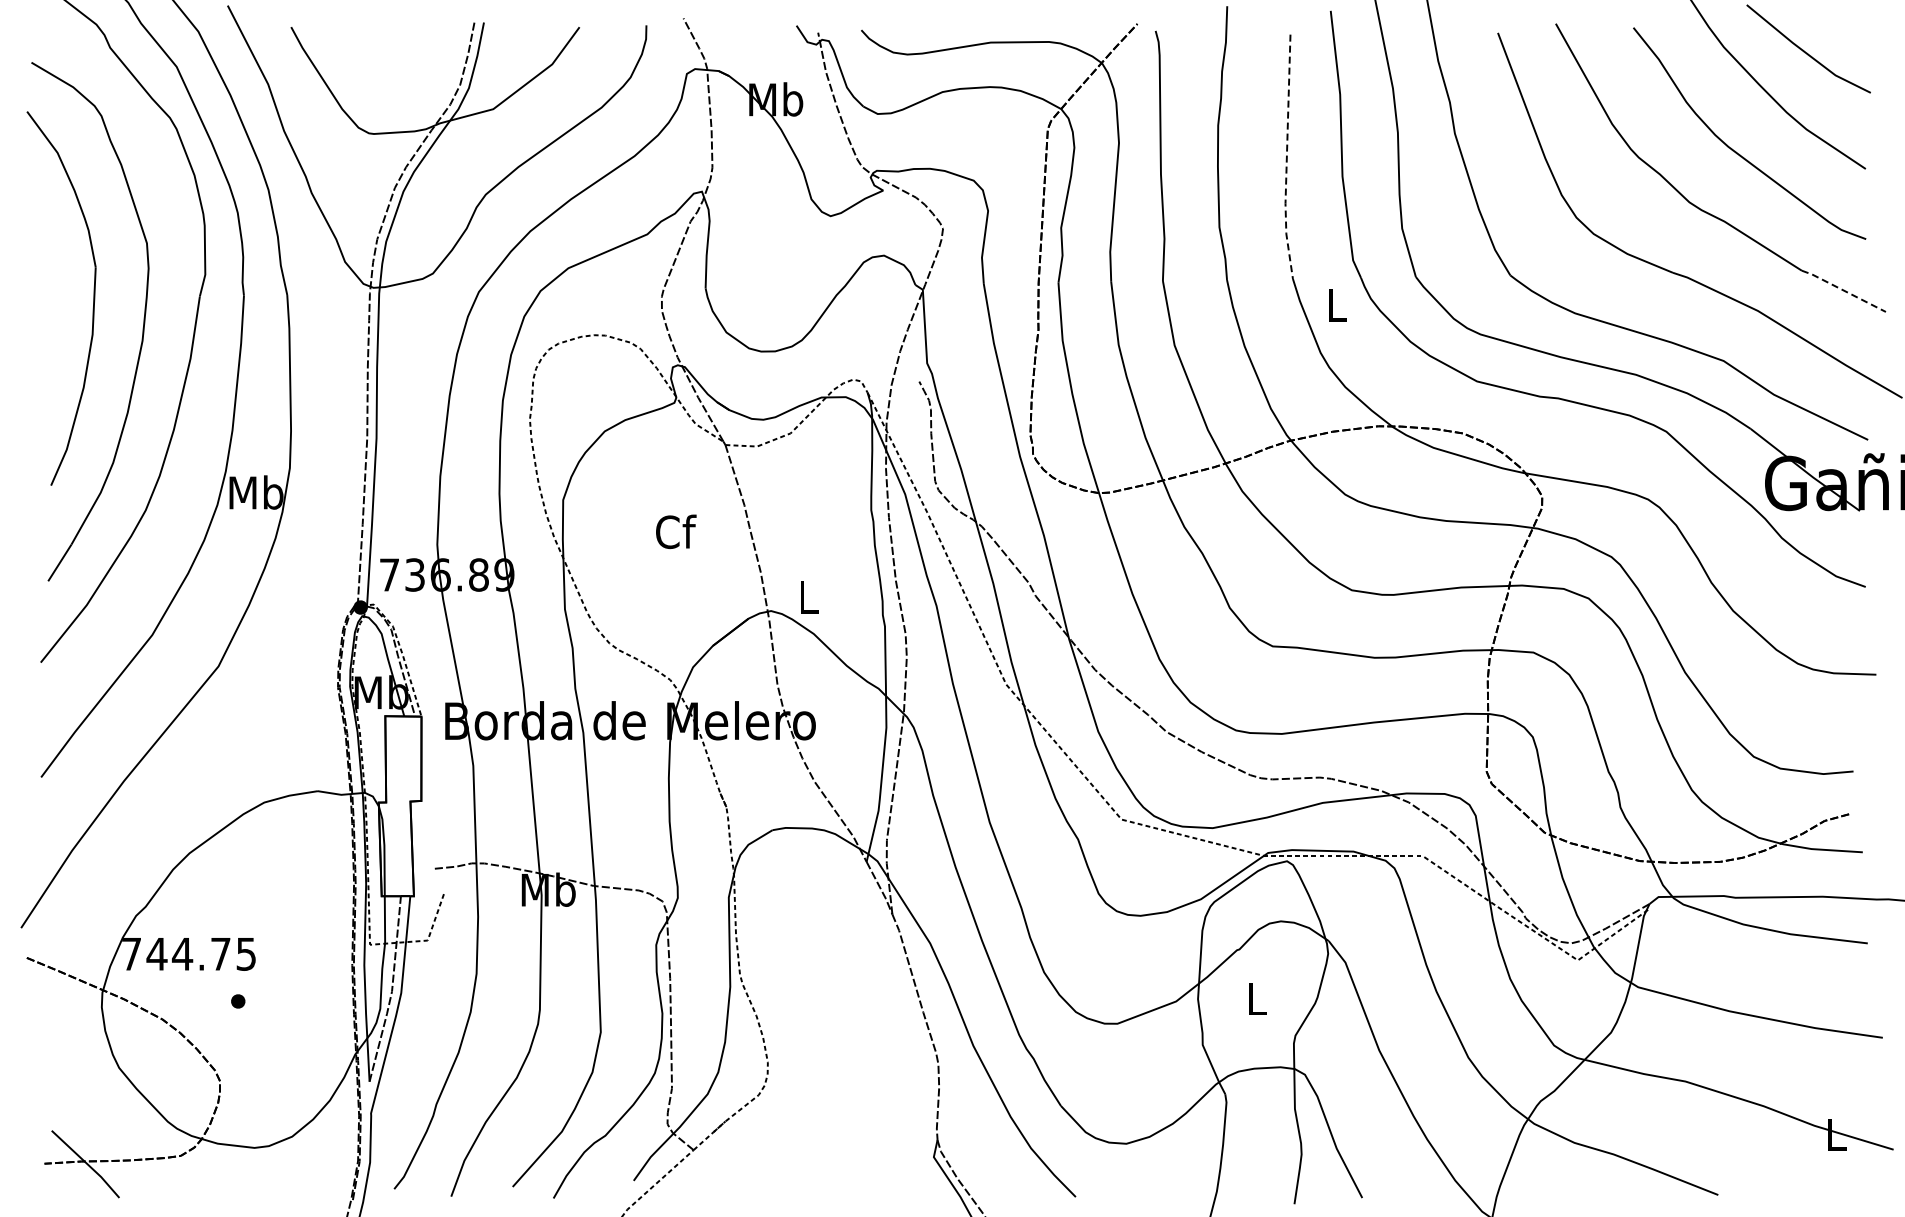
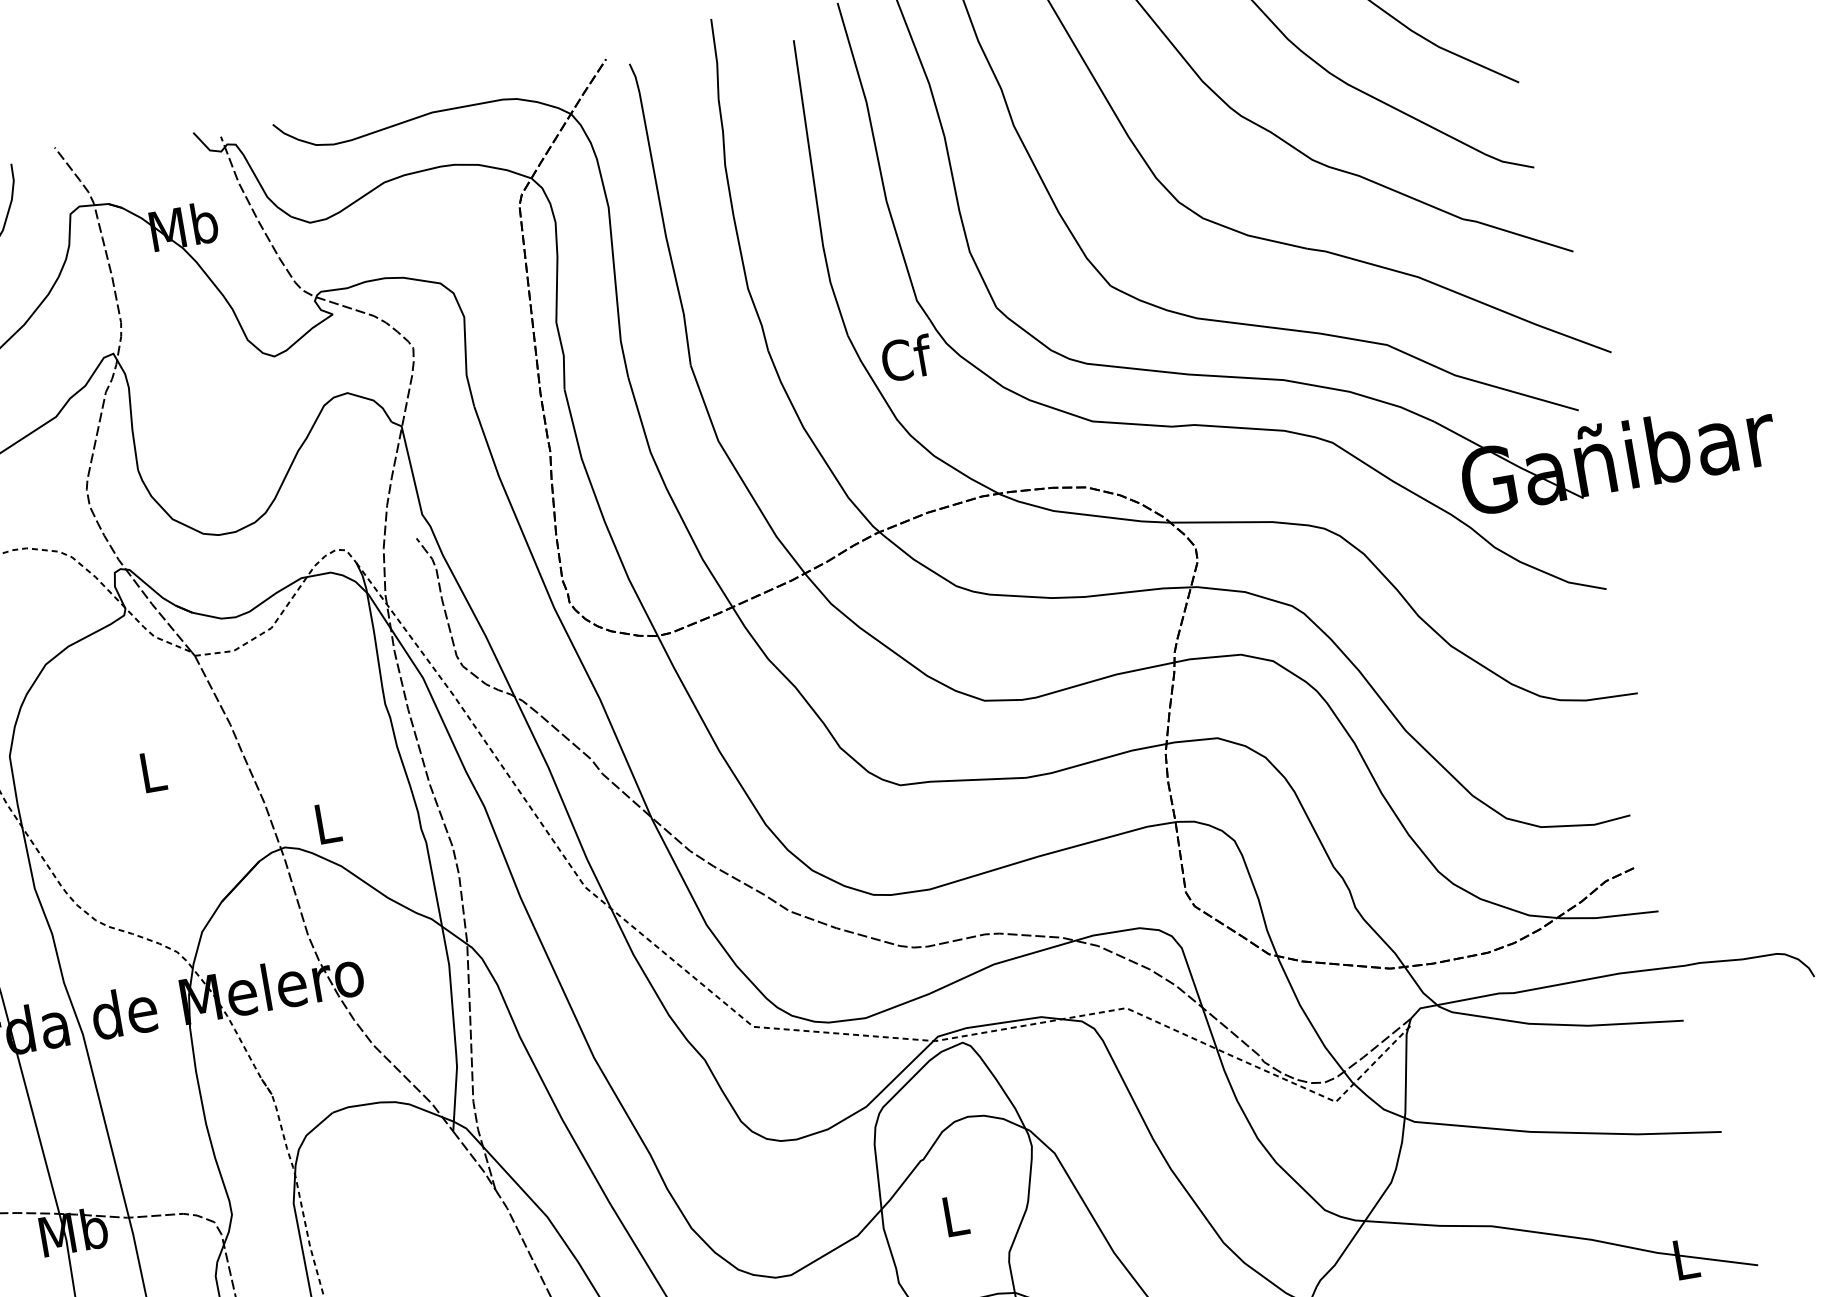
line: (1286, 158) -> (814, 191), dashed -> solid
line: (1843, 290) -> (1517, 234), dashed -> solid
text: (1337, 305) -> (907, 358), L -> Cf
text: (676, 531) -> (153, 770), Cf -> L

